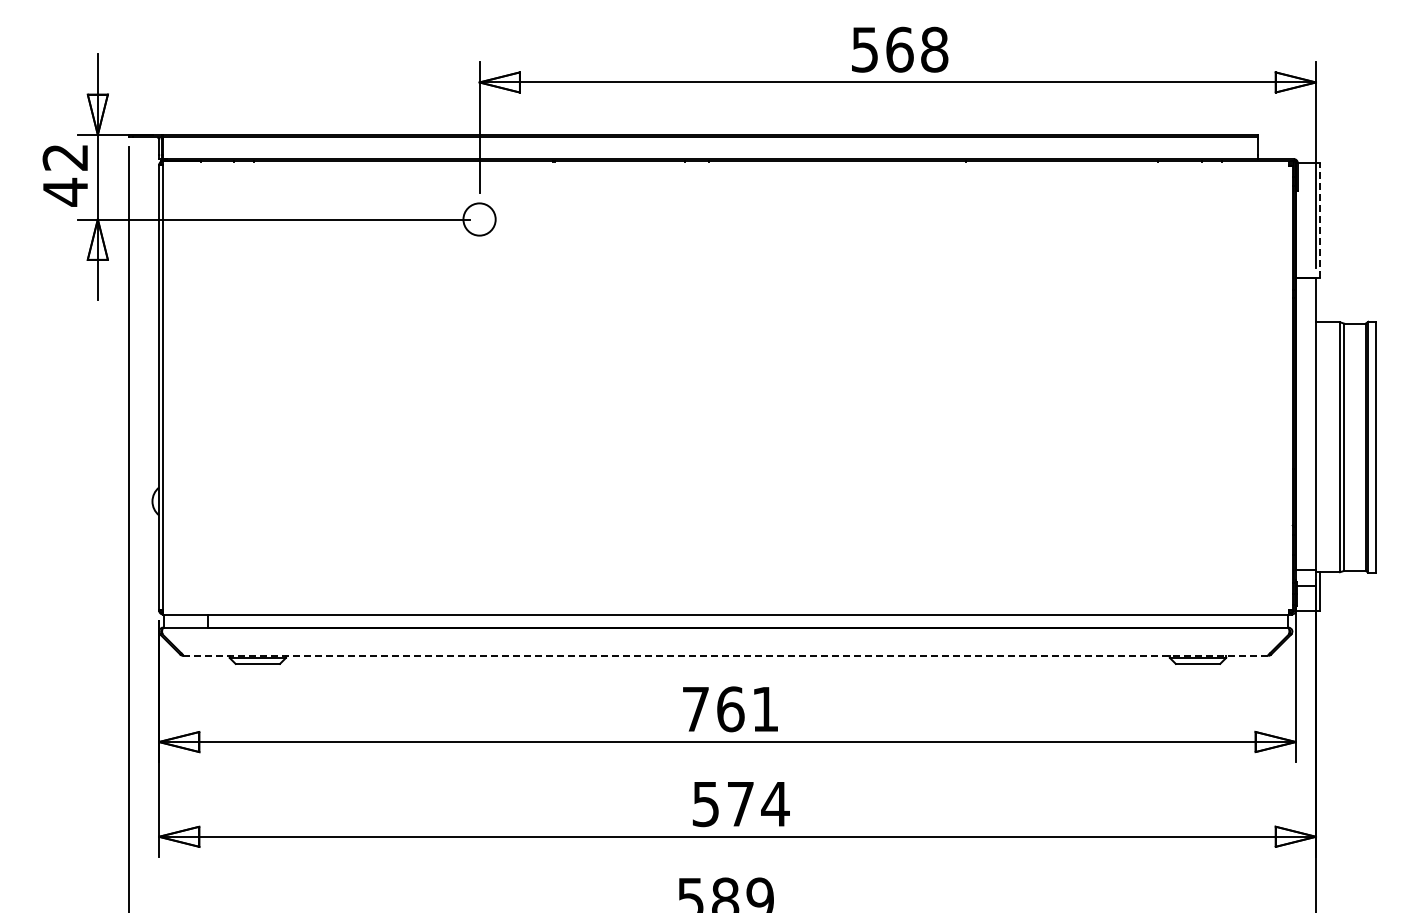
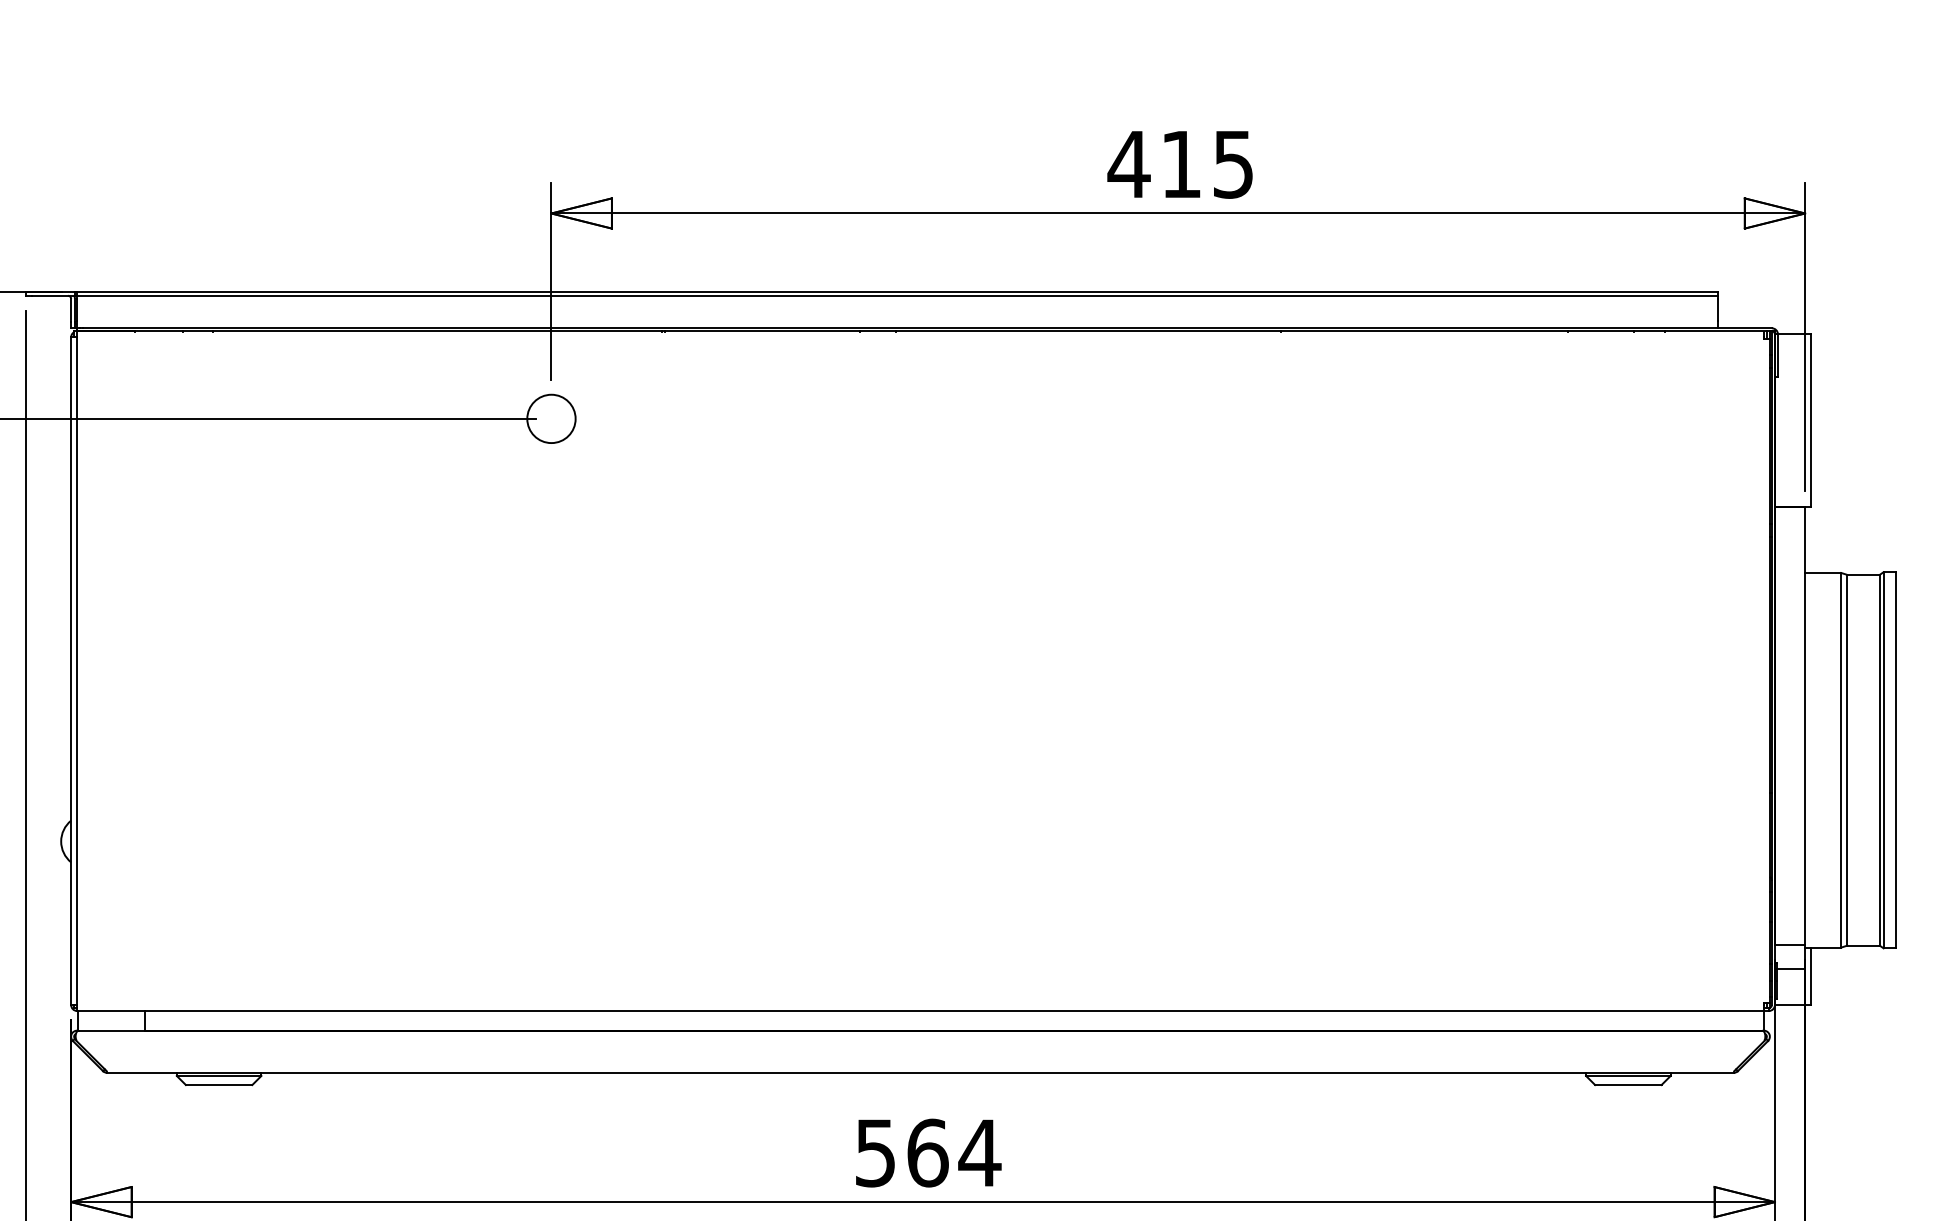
text: (899, 49) -> (1180, 164), 568 -> 415
line: (1320, 220) -> (1811, 420), dashed -> solid
line: (725, 655) -> (920, 1072), dashed -> solid
text: (730, 709) -> (927, 1153), 761 -> 564

